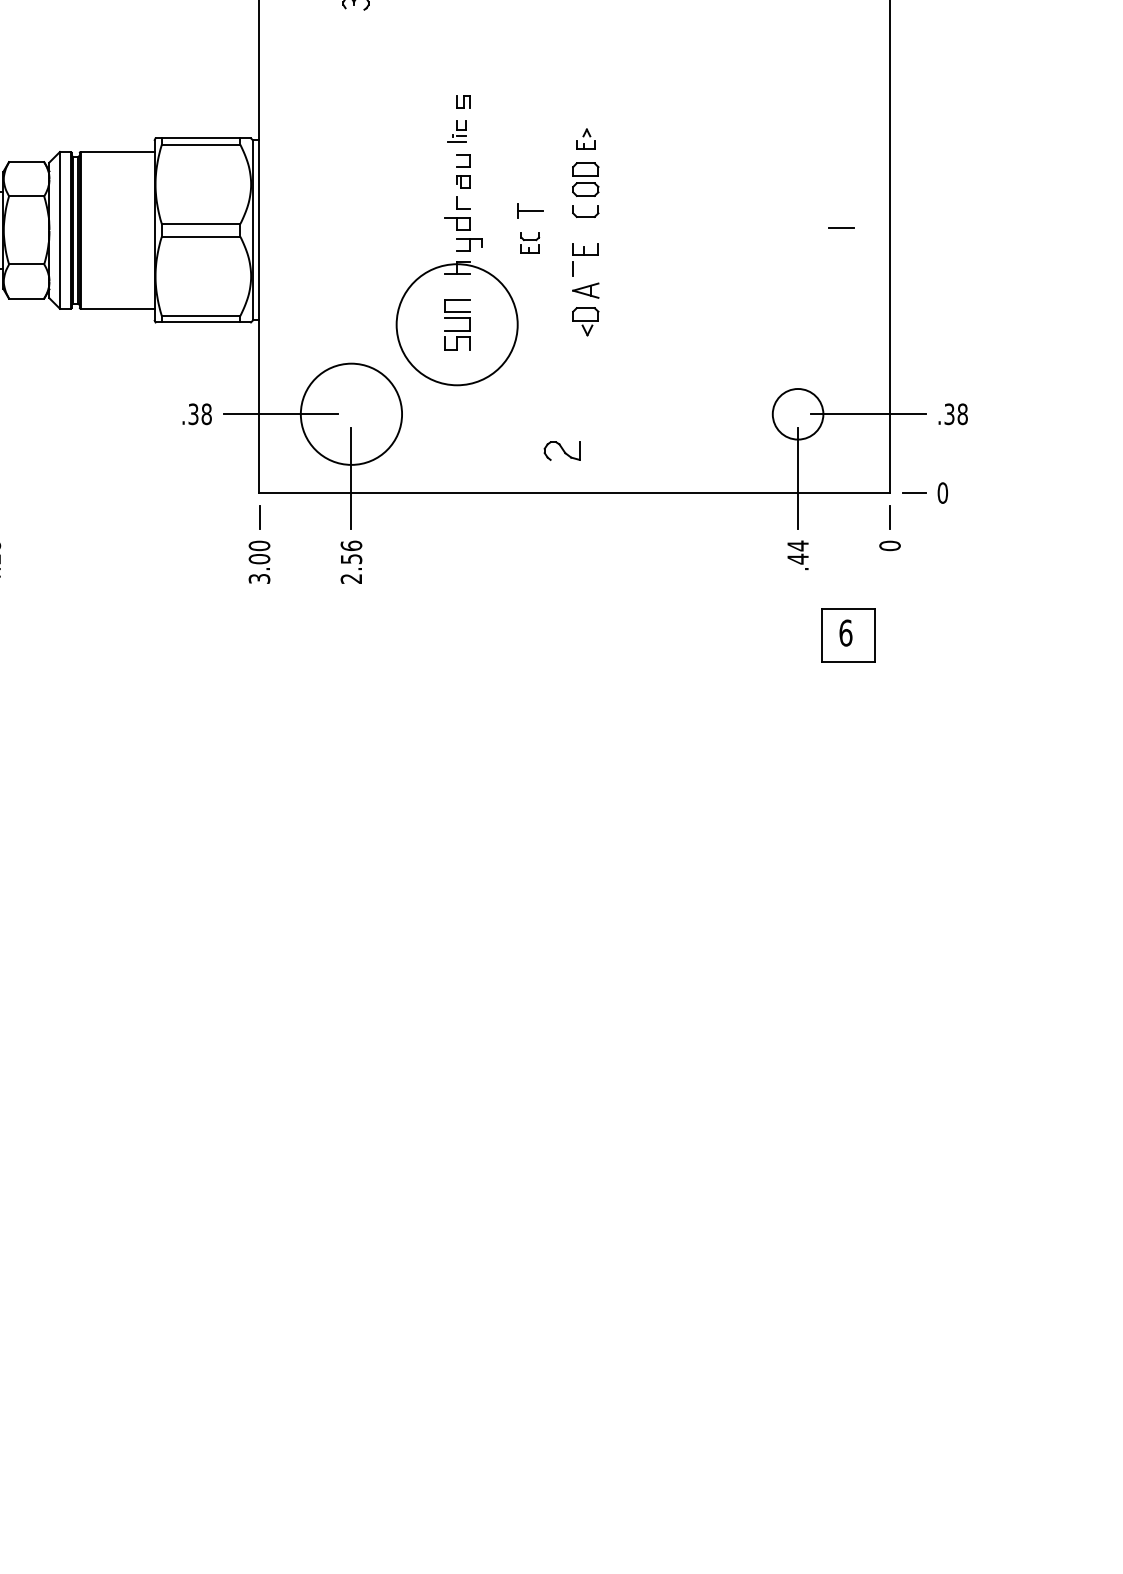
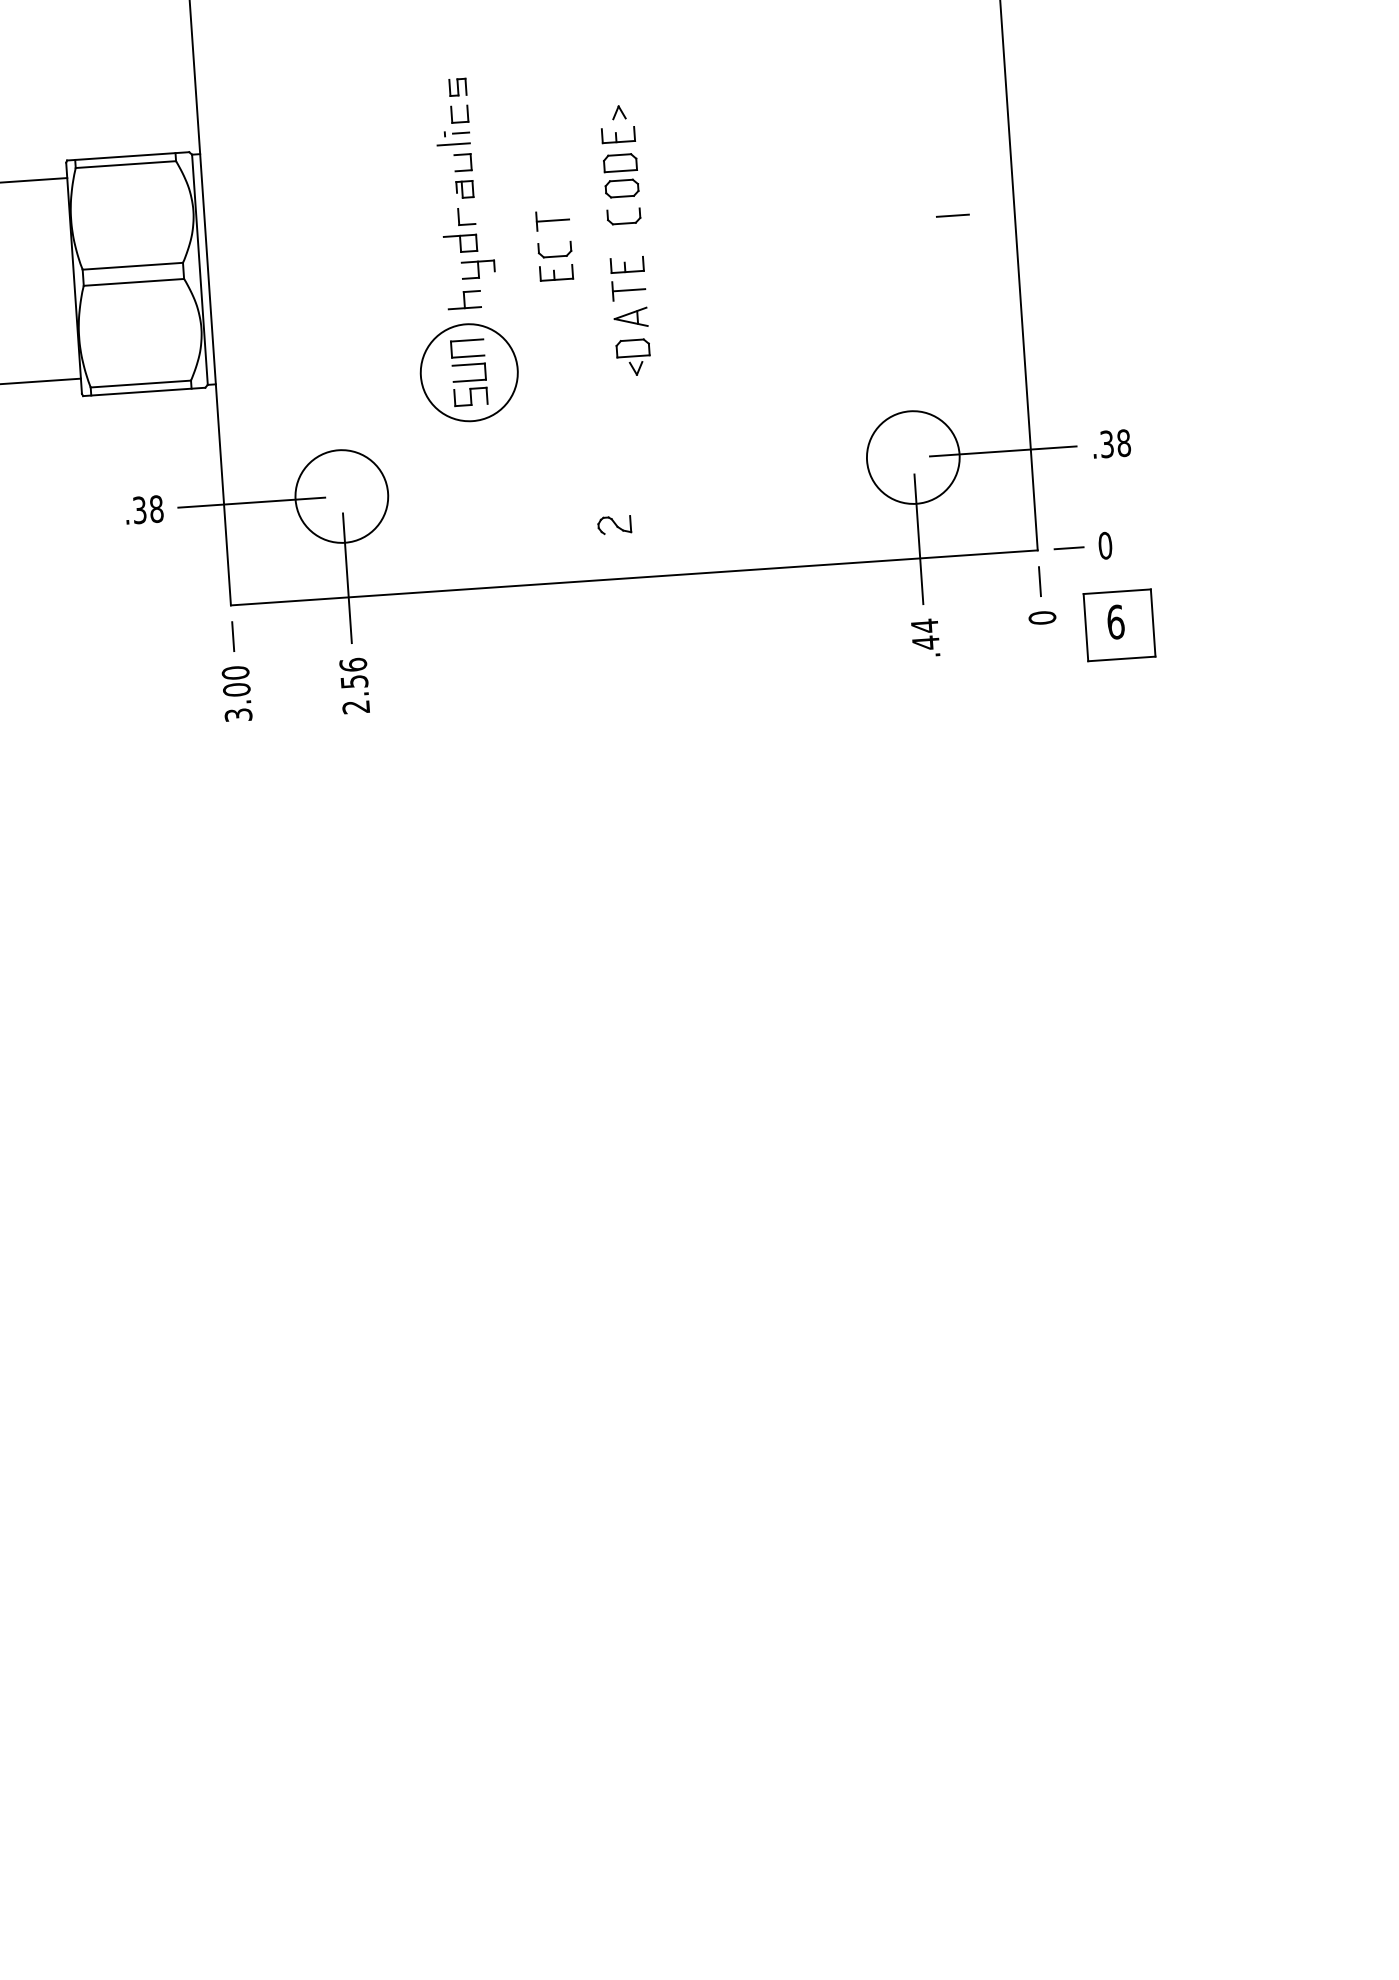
part: (457, 131) -> (452, 125), size x1.43
part: (585, 138) -> (617, 123), size x1.43
part: (529, 242) -> (554, 261), size x1.43
line: (585, 269) -> (628, 290), added
circle: (457, 324) -> (469, 372), size x0.62
circle: (351, 414) -> (341, 496), size x0.71
circle: (797, 414) -> (912, 457), size x1.43
part: (561, 450) -> (613, 524), size x0.71
part: (848, 635) -> (1119, 625), moved

